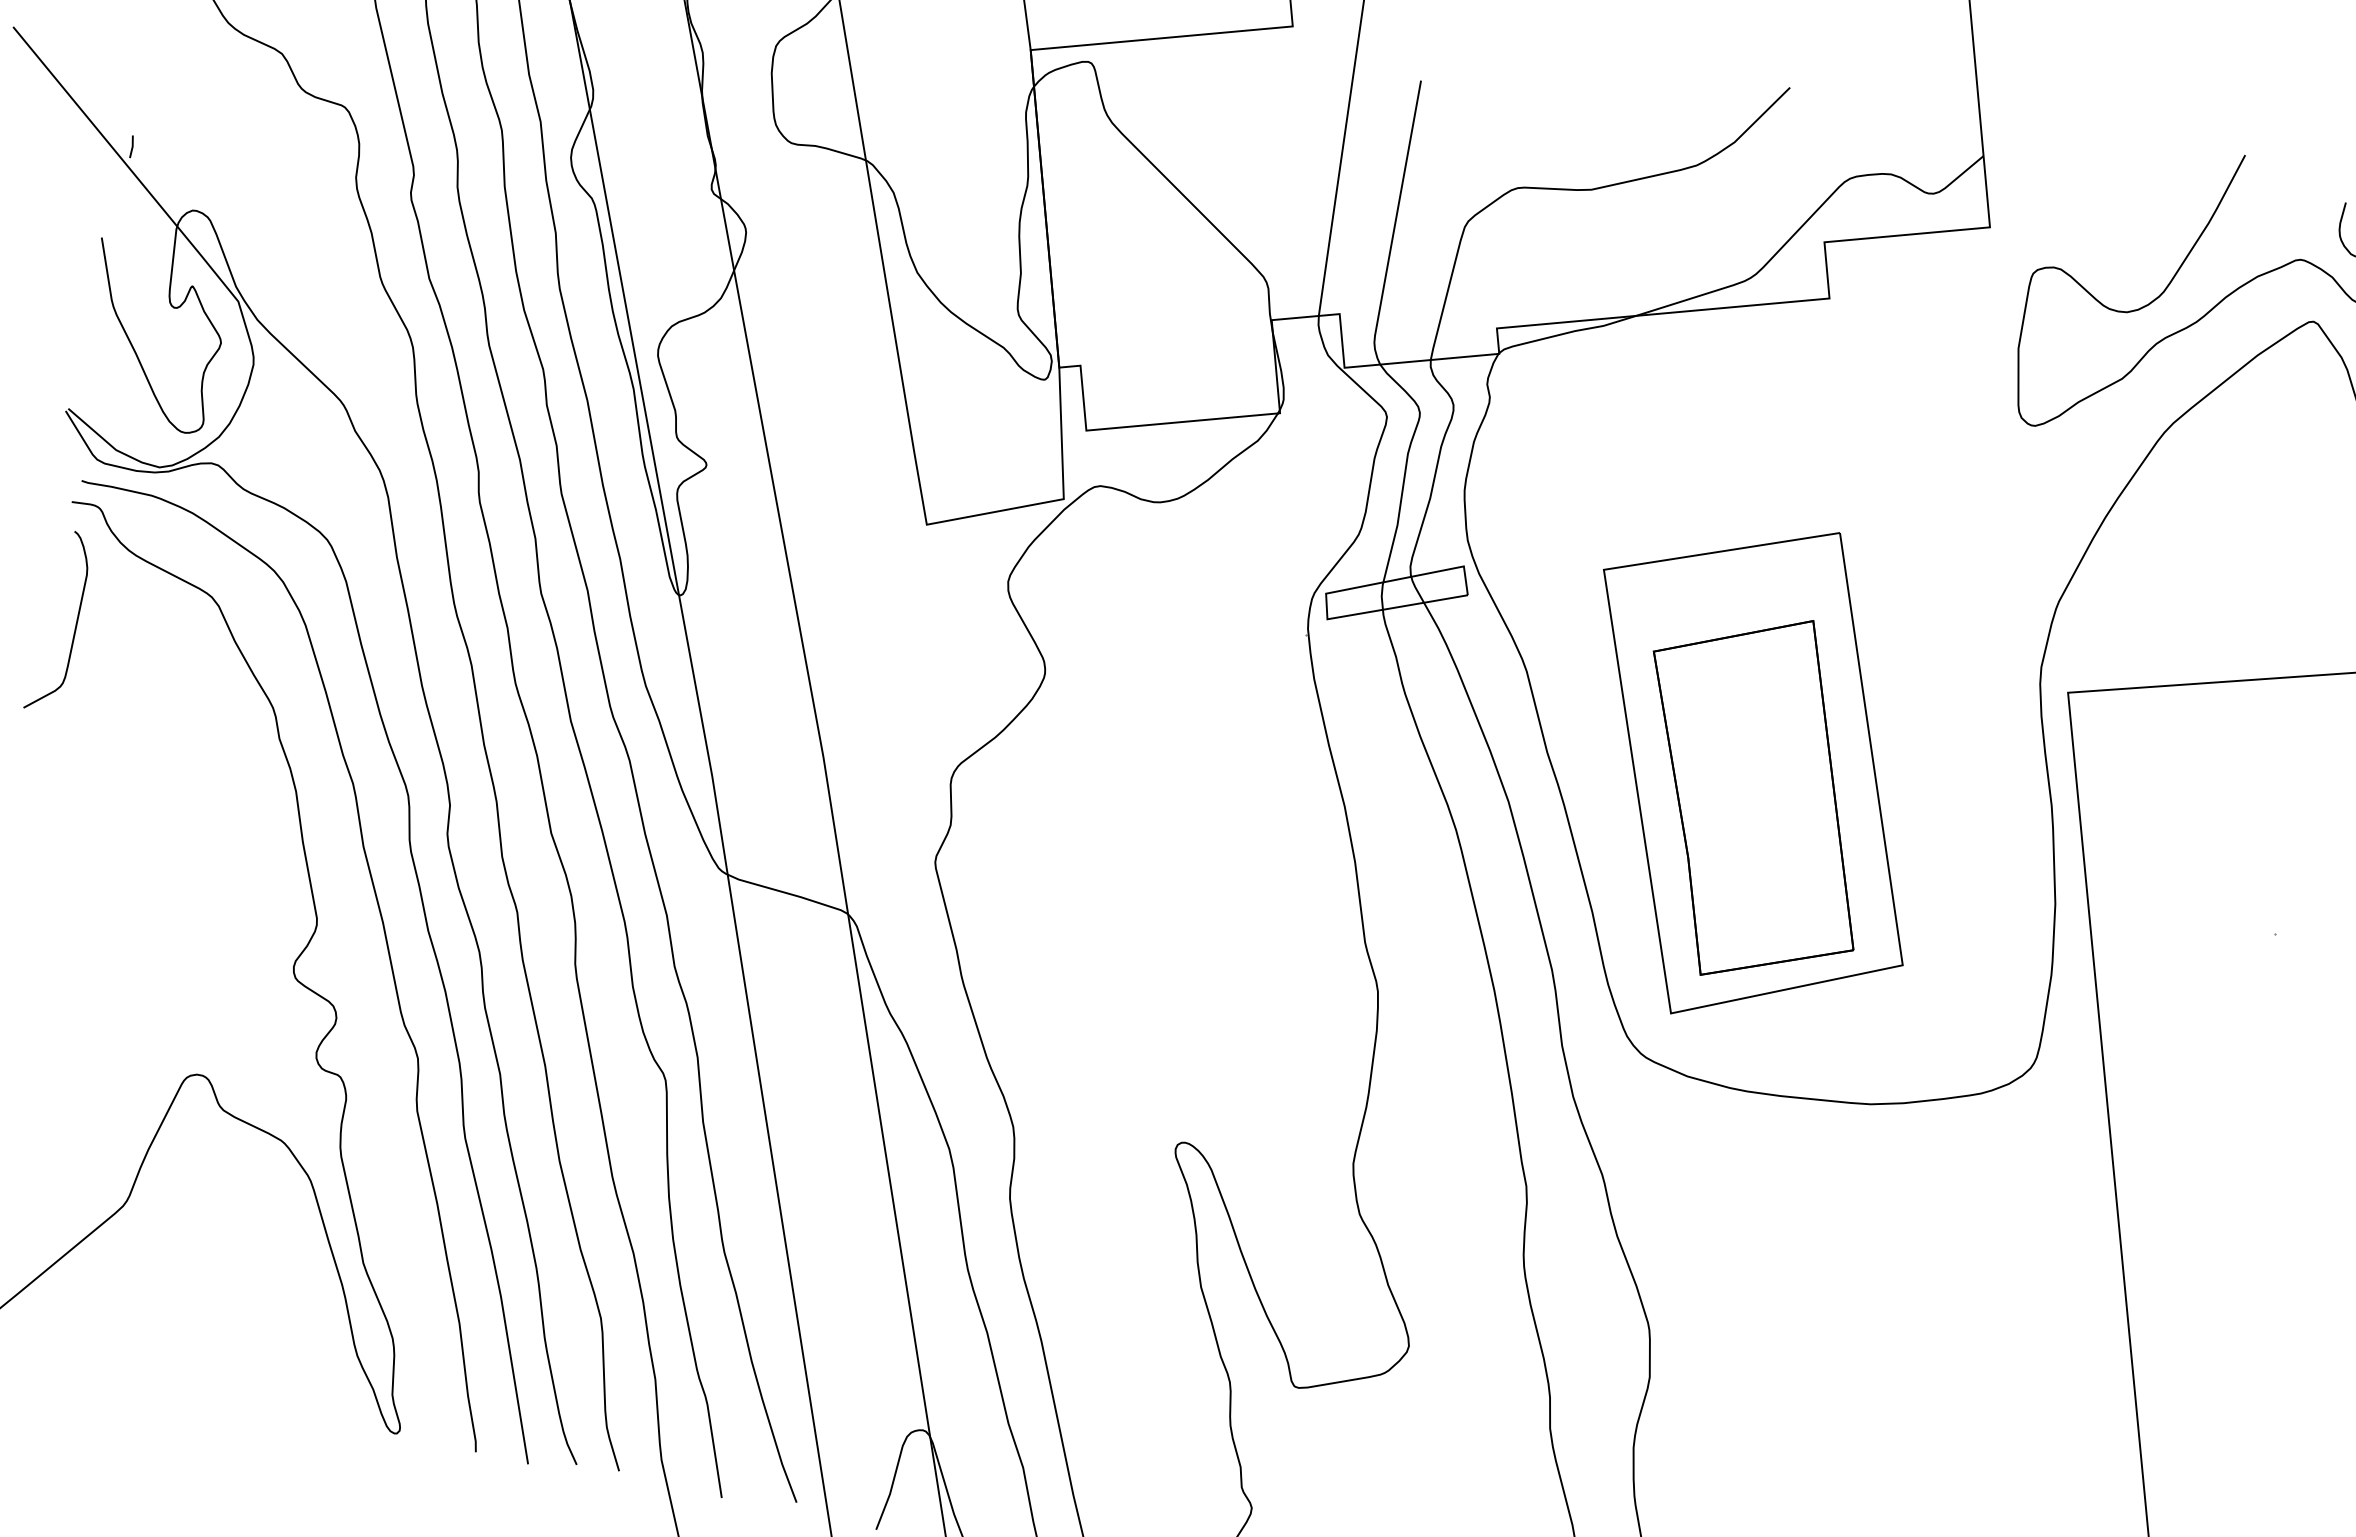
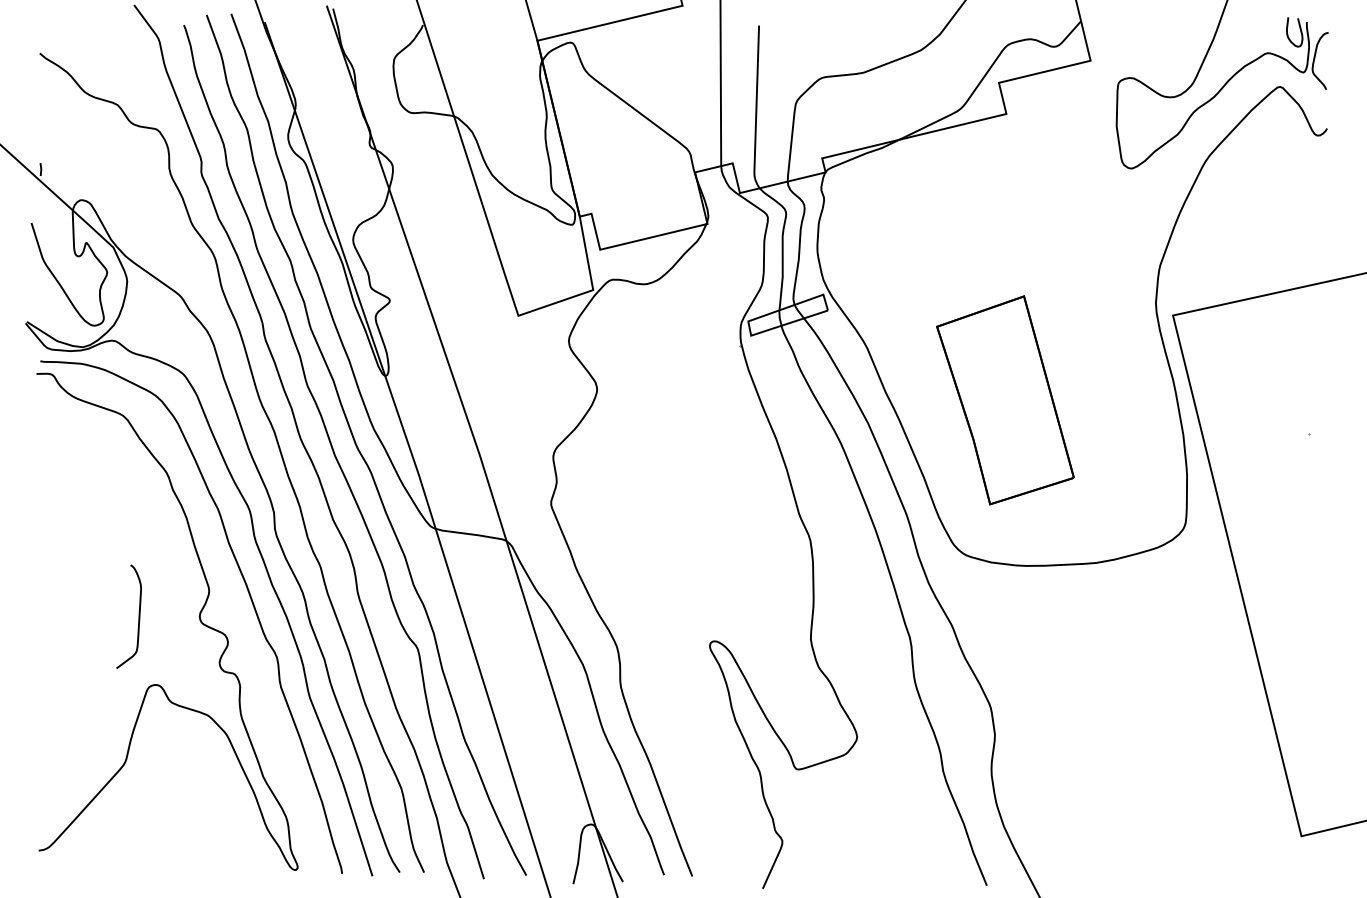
curve: (75, 622) -> (138, 616), moved
part: (1752, 772) -> (1002, 386), removed

